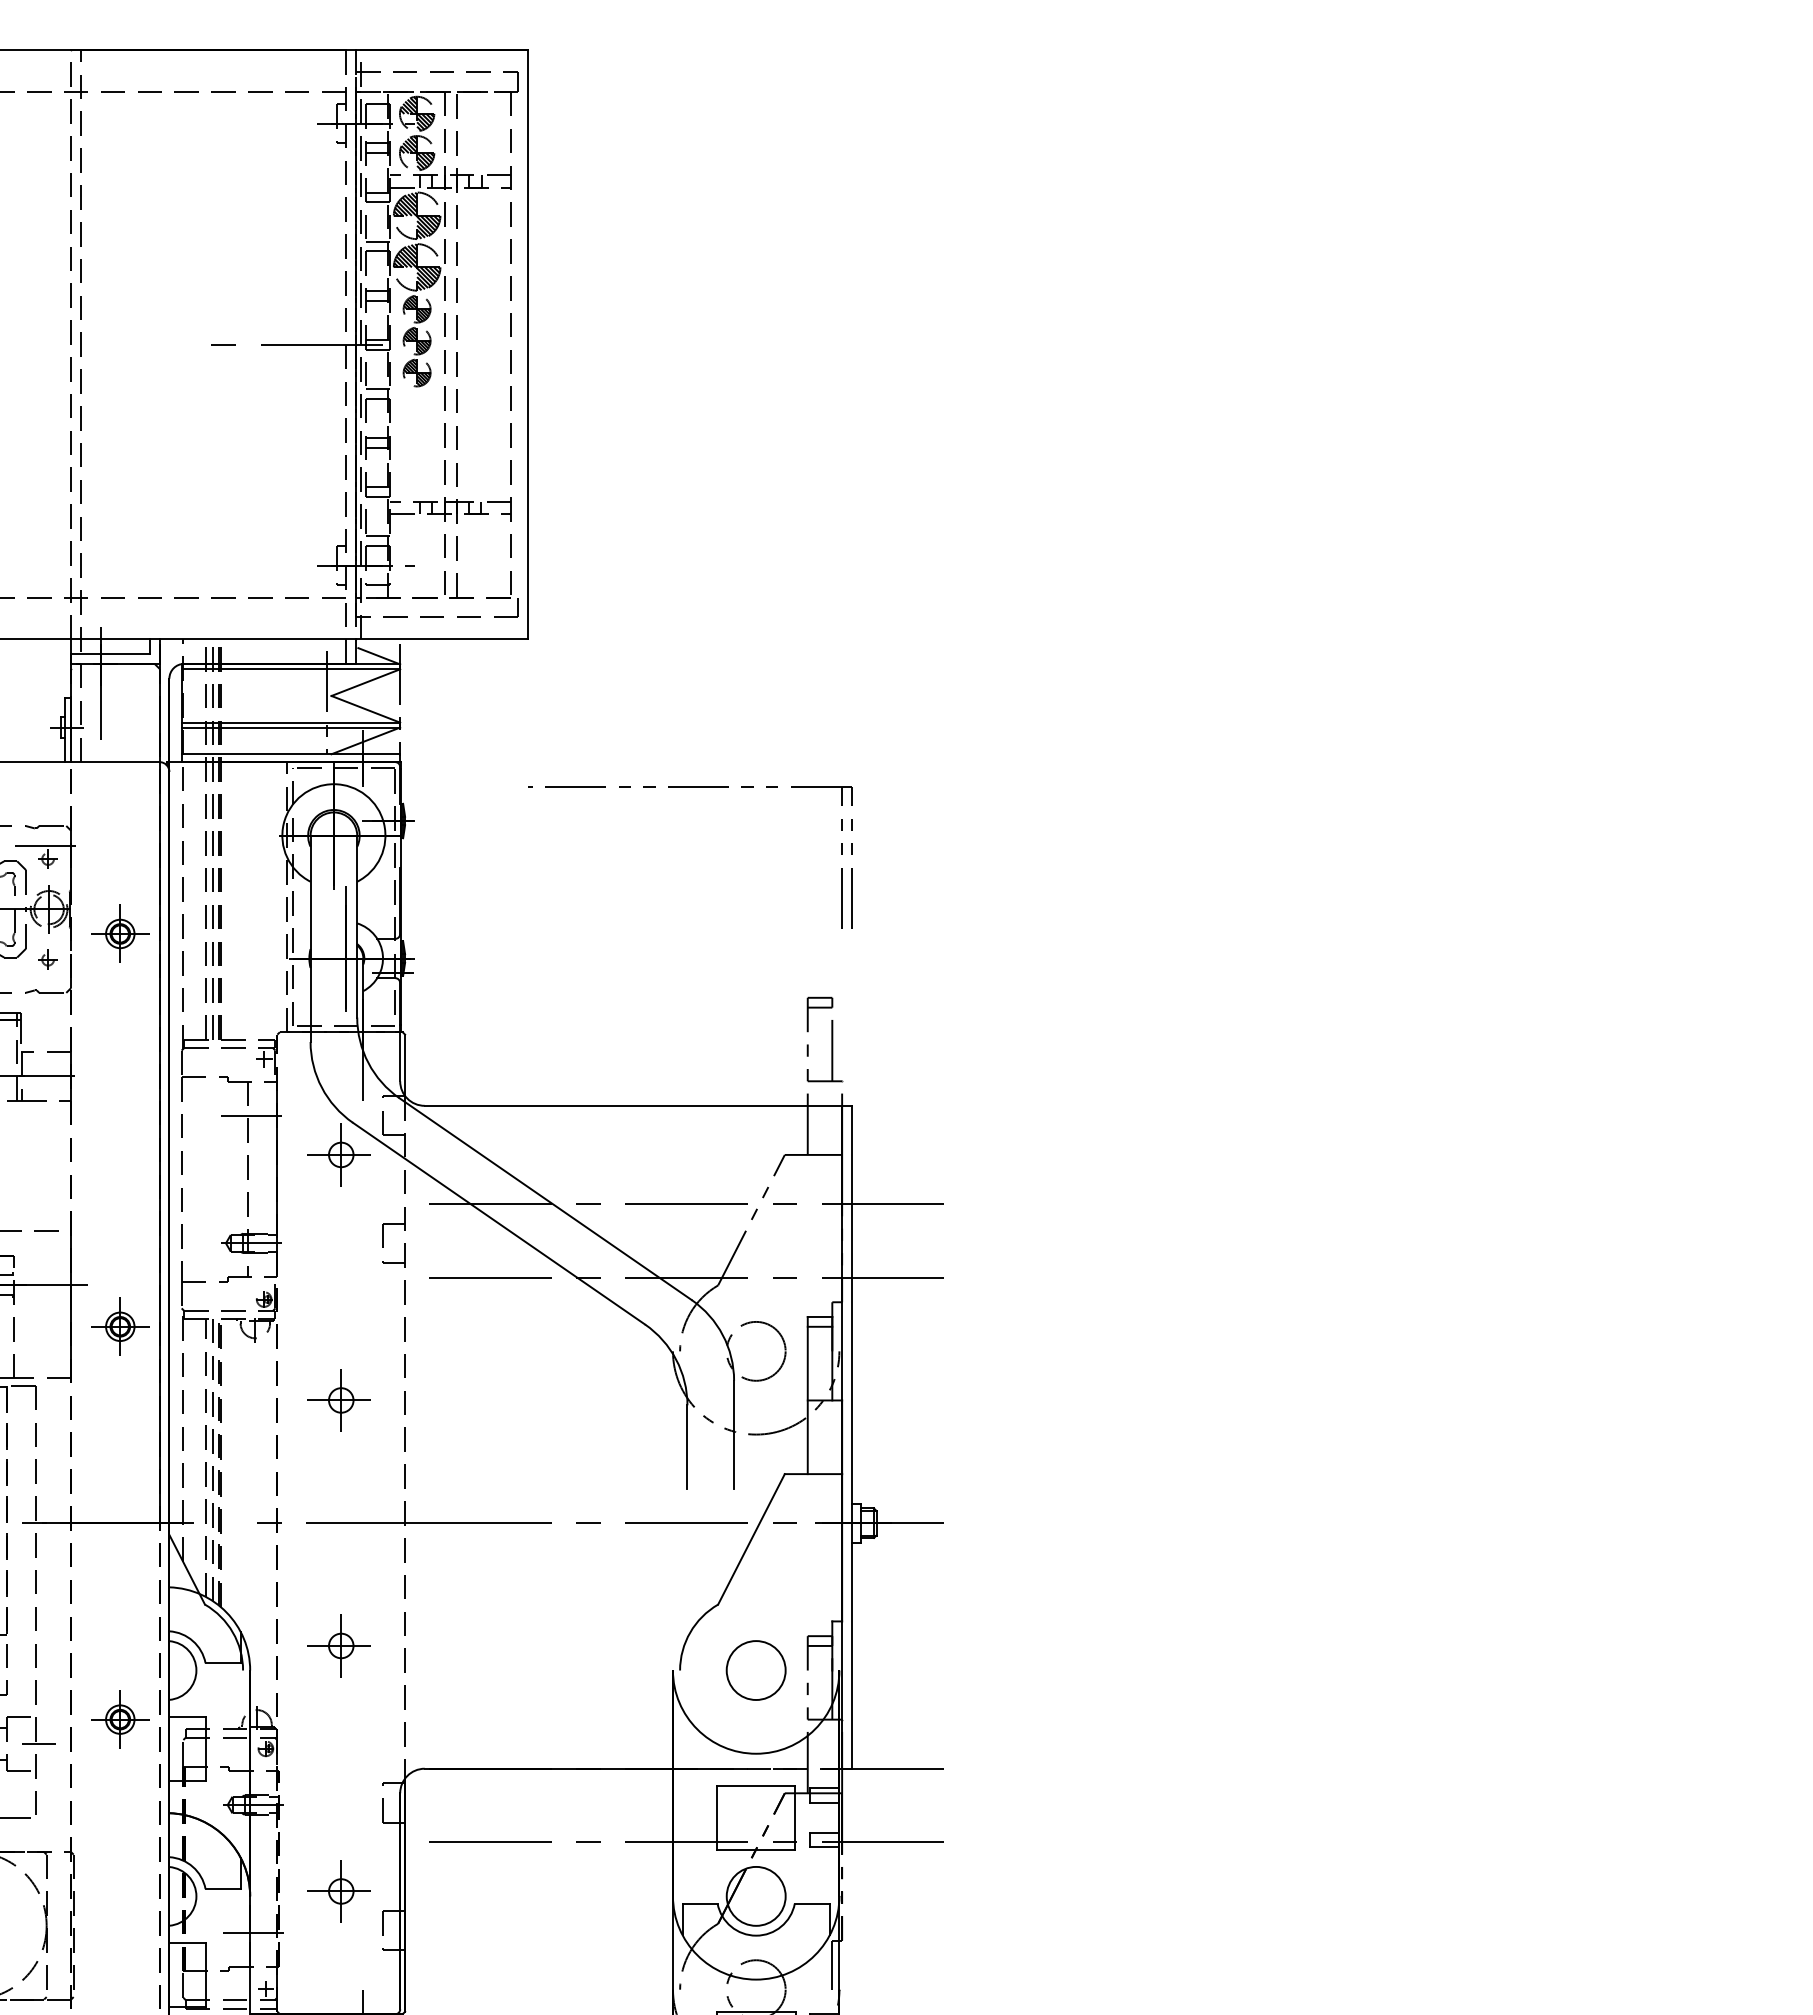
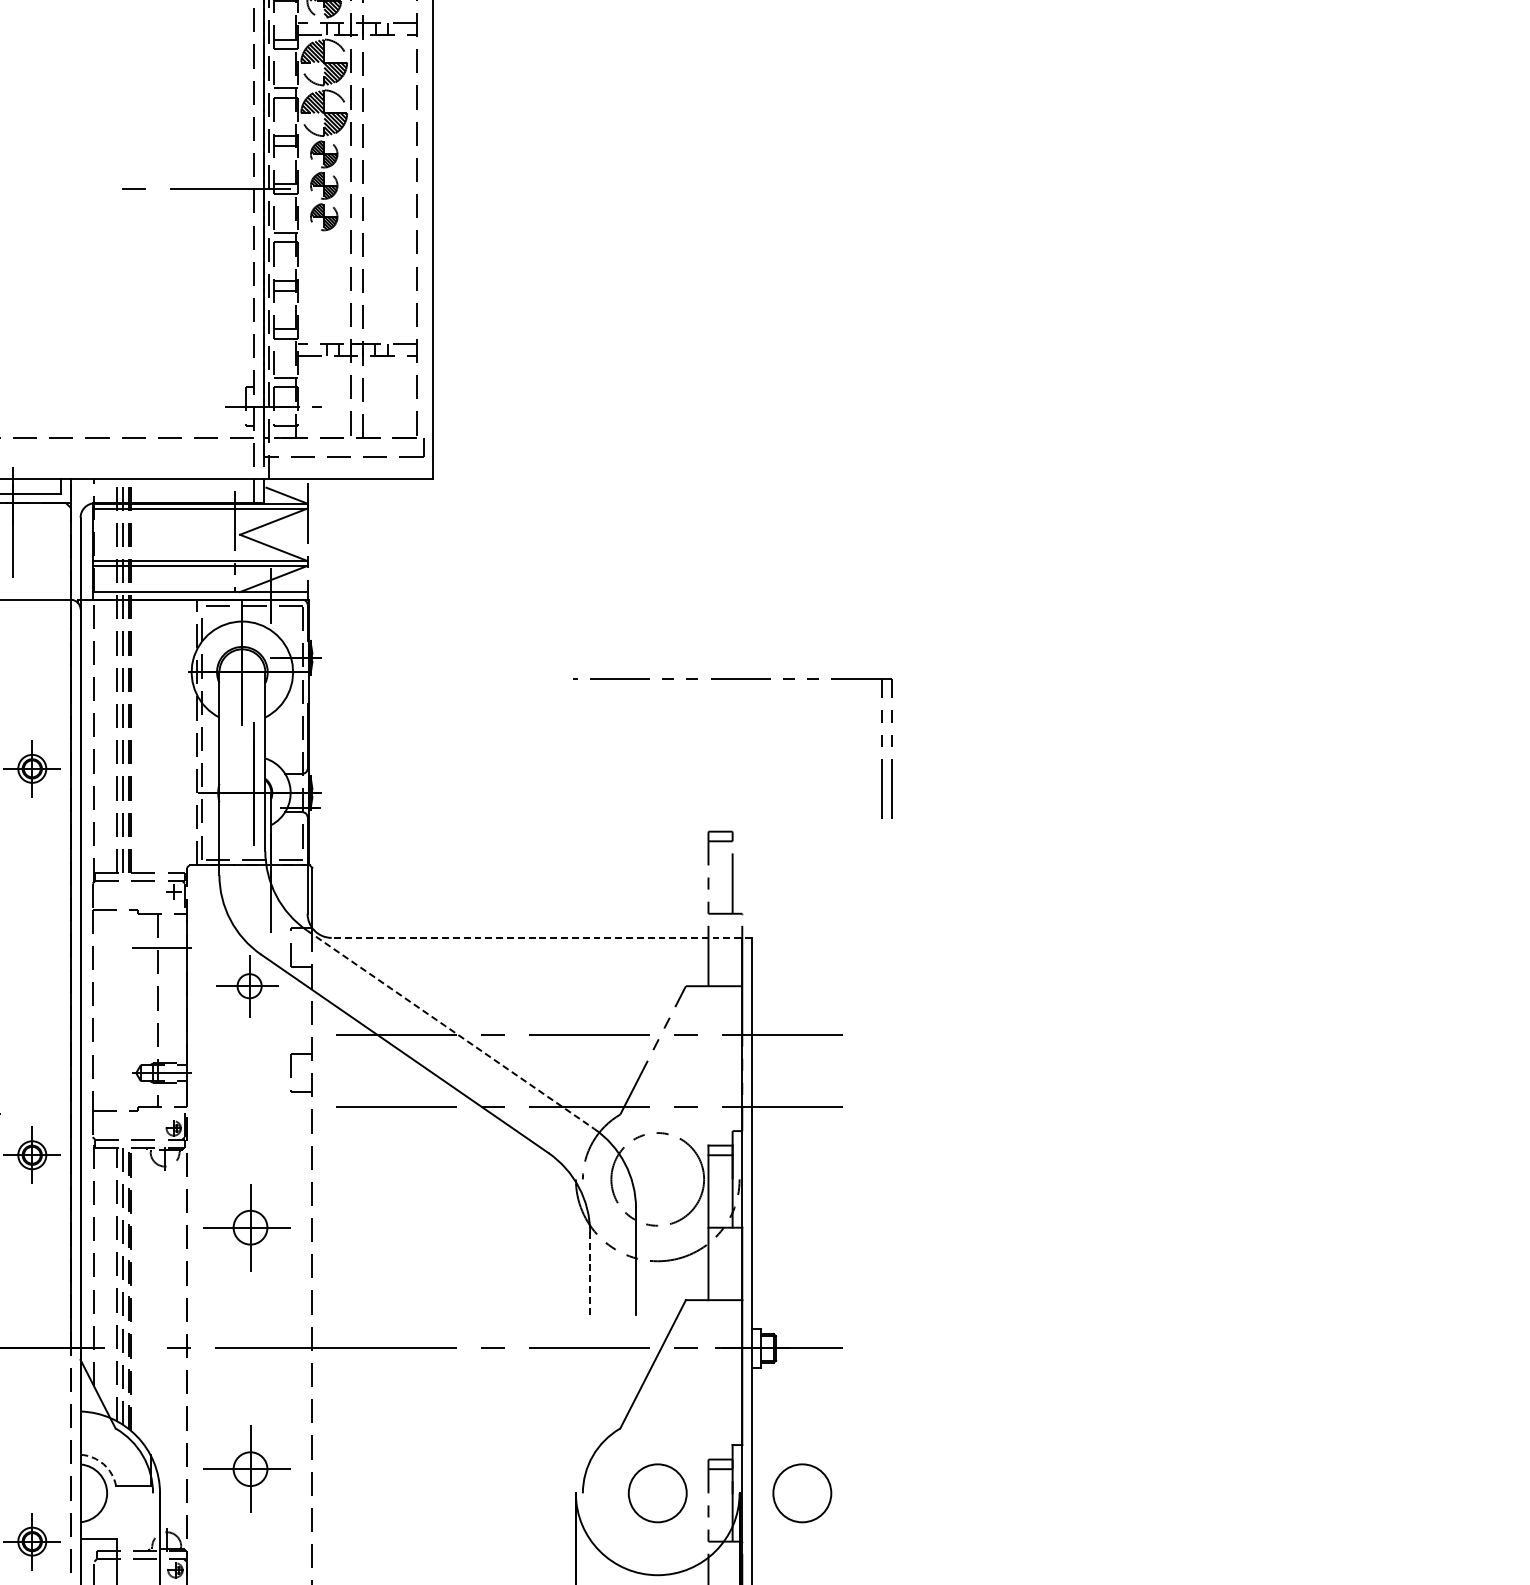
part: (690, 787) -> (732, 679), moved
line: (638, 1105) -> (541, 937), solid -> dashed
line: (546, 1199) -> (451, 1030), solid -> dashed
circle: (755, 1350) -> (657, 1178), size x1.6
part: (338, 1400) -> (246, 1227), size x1.4
line: (687, 1447) -> (590, 1273), solid -> dashed
arc: (192, 1641) -> (103, 1464), solid -> dashed
part: (338, 1645) -> (246, 1468), size x1.4
circle: (902, 1670) -> (801, 1493), added

